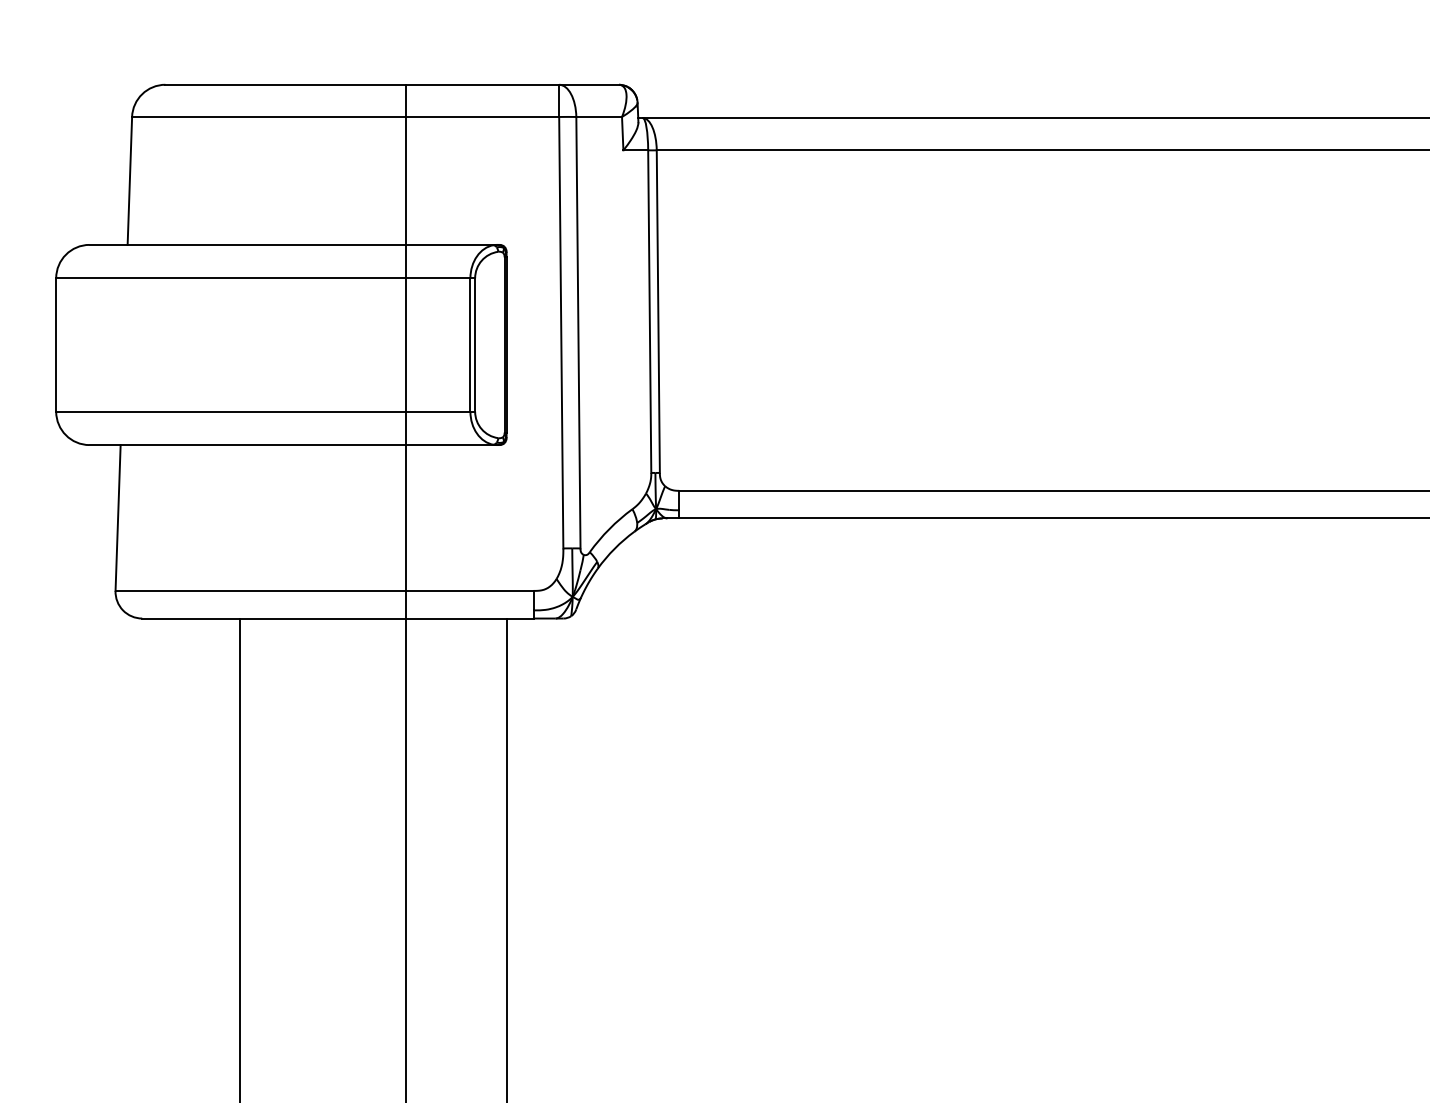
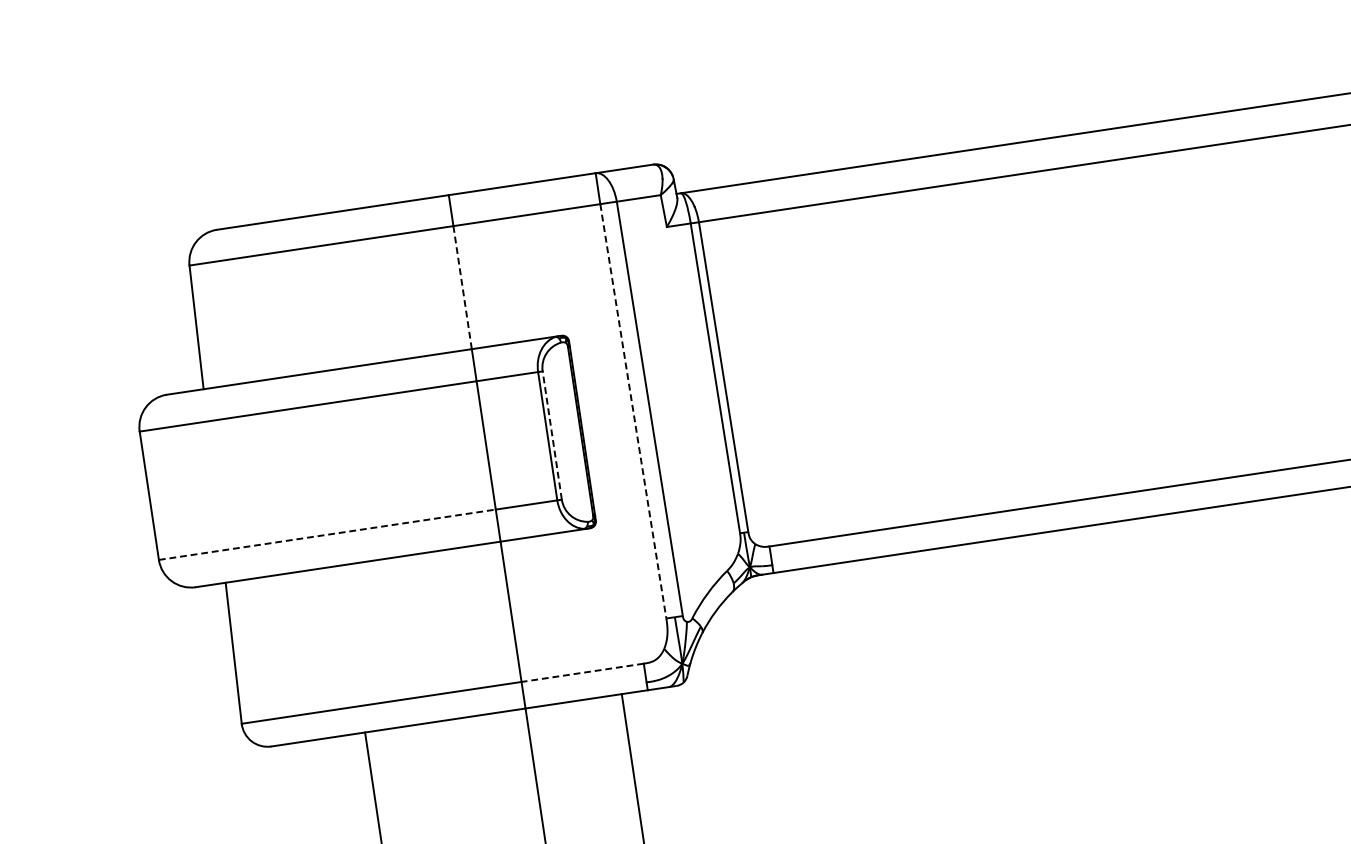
line: (406, 180) -> (462, 287), solid -> dashed
line: (561, 332) -> (633, 411), solid -> dashed
line: (475, 344) -> (552, 435), solid -> dashed
line: (231, 411) -> (327, 534), solid -> dashed
line: (470, 590) -> (583, 672), solid -> dashed

